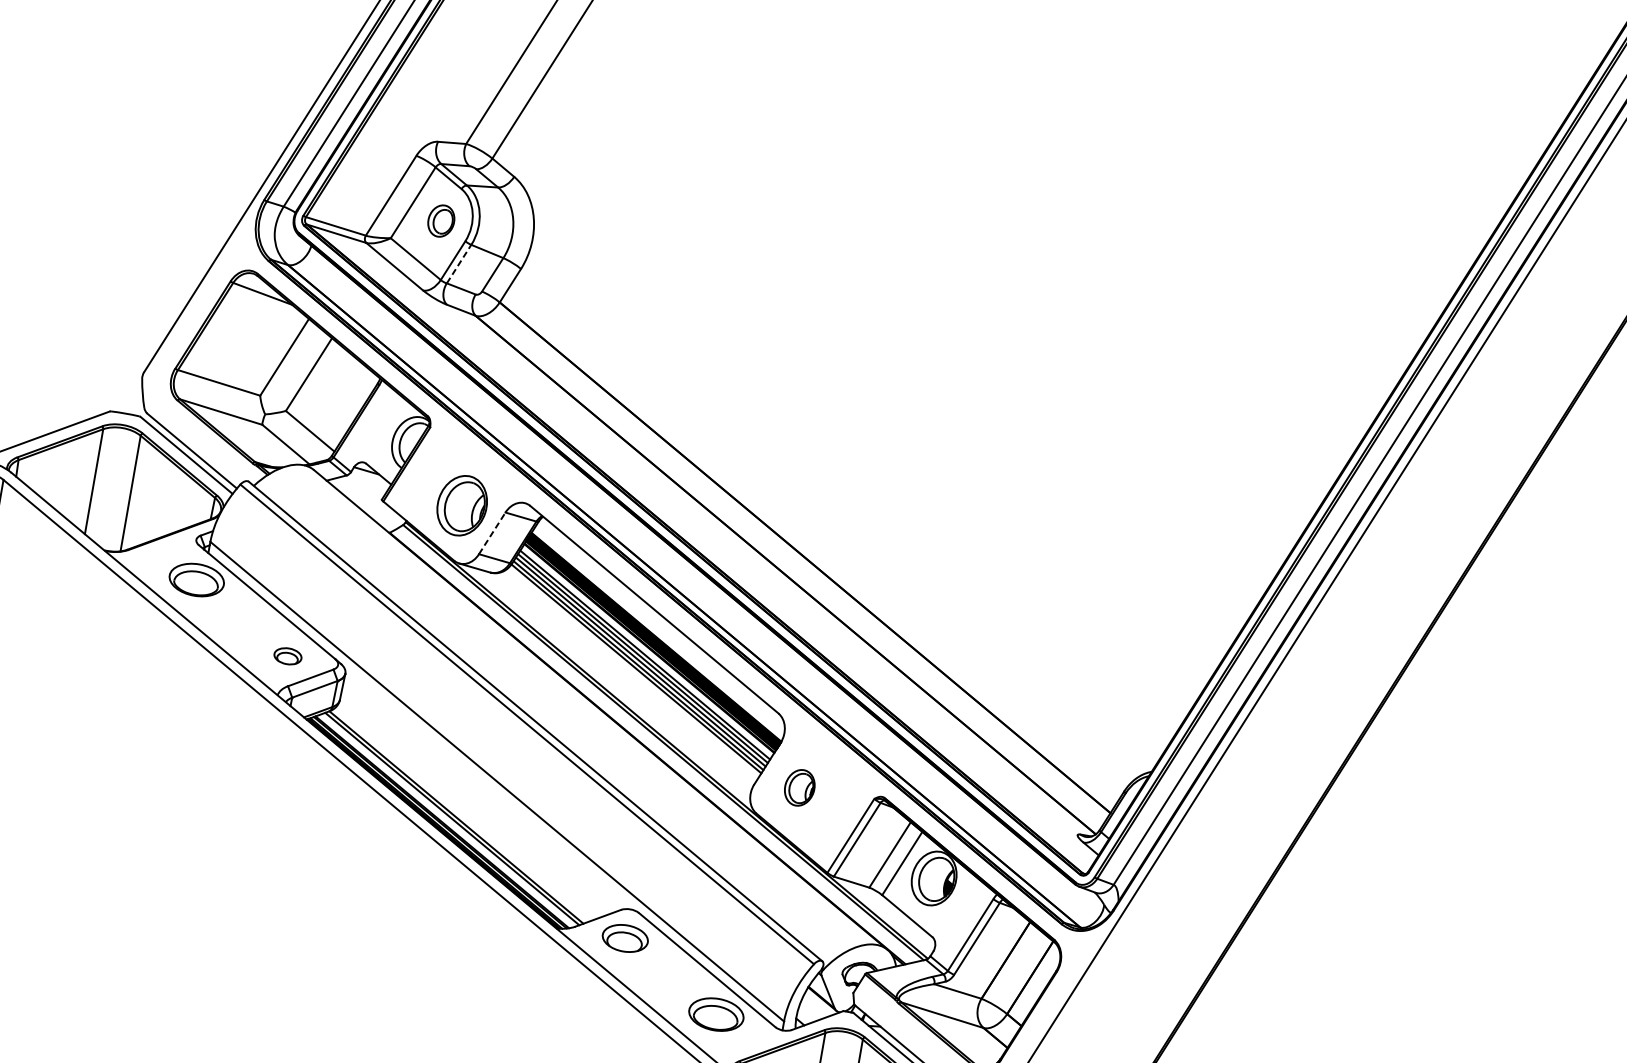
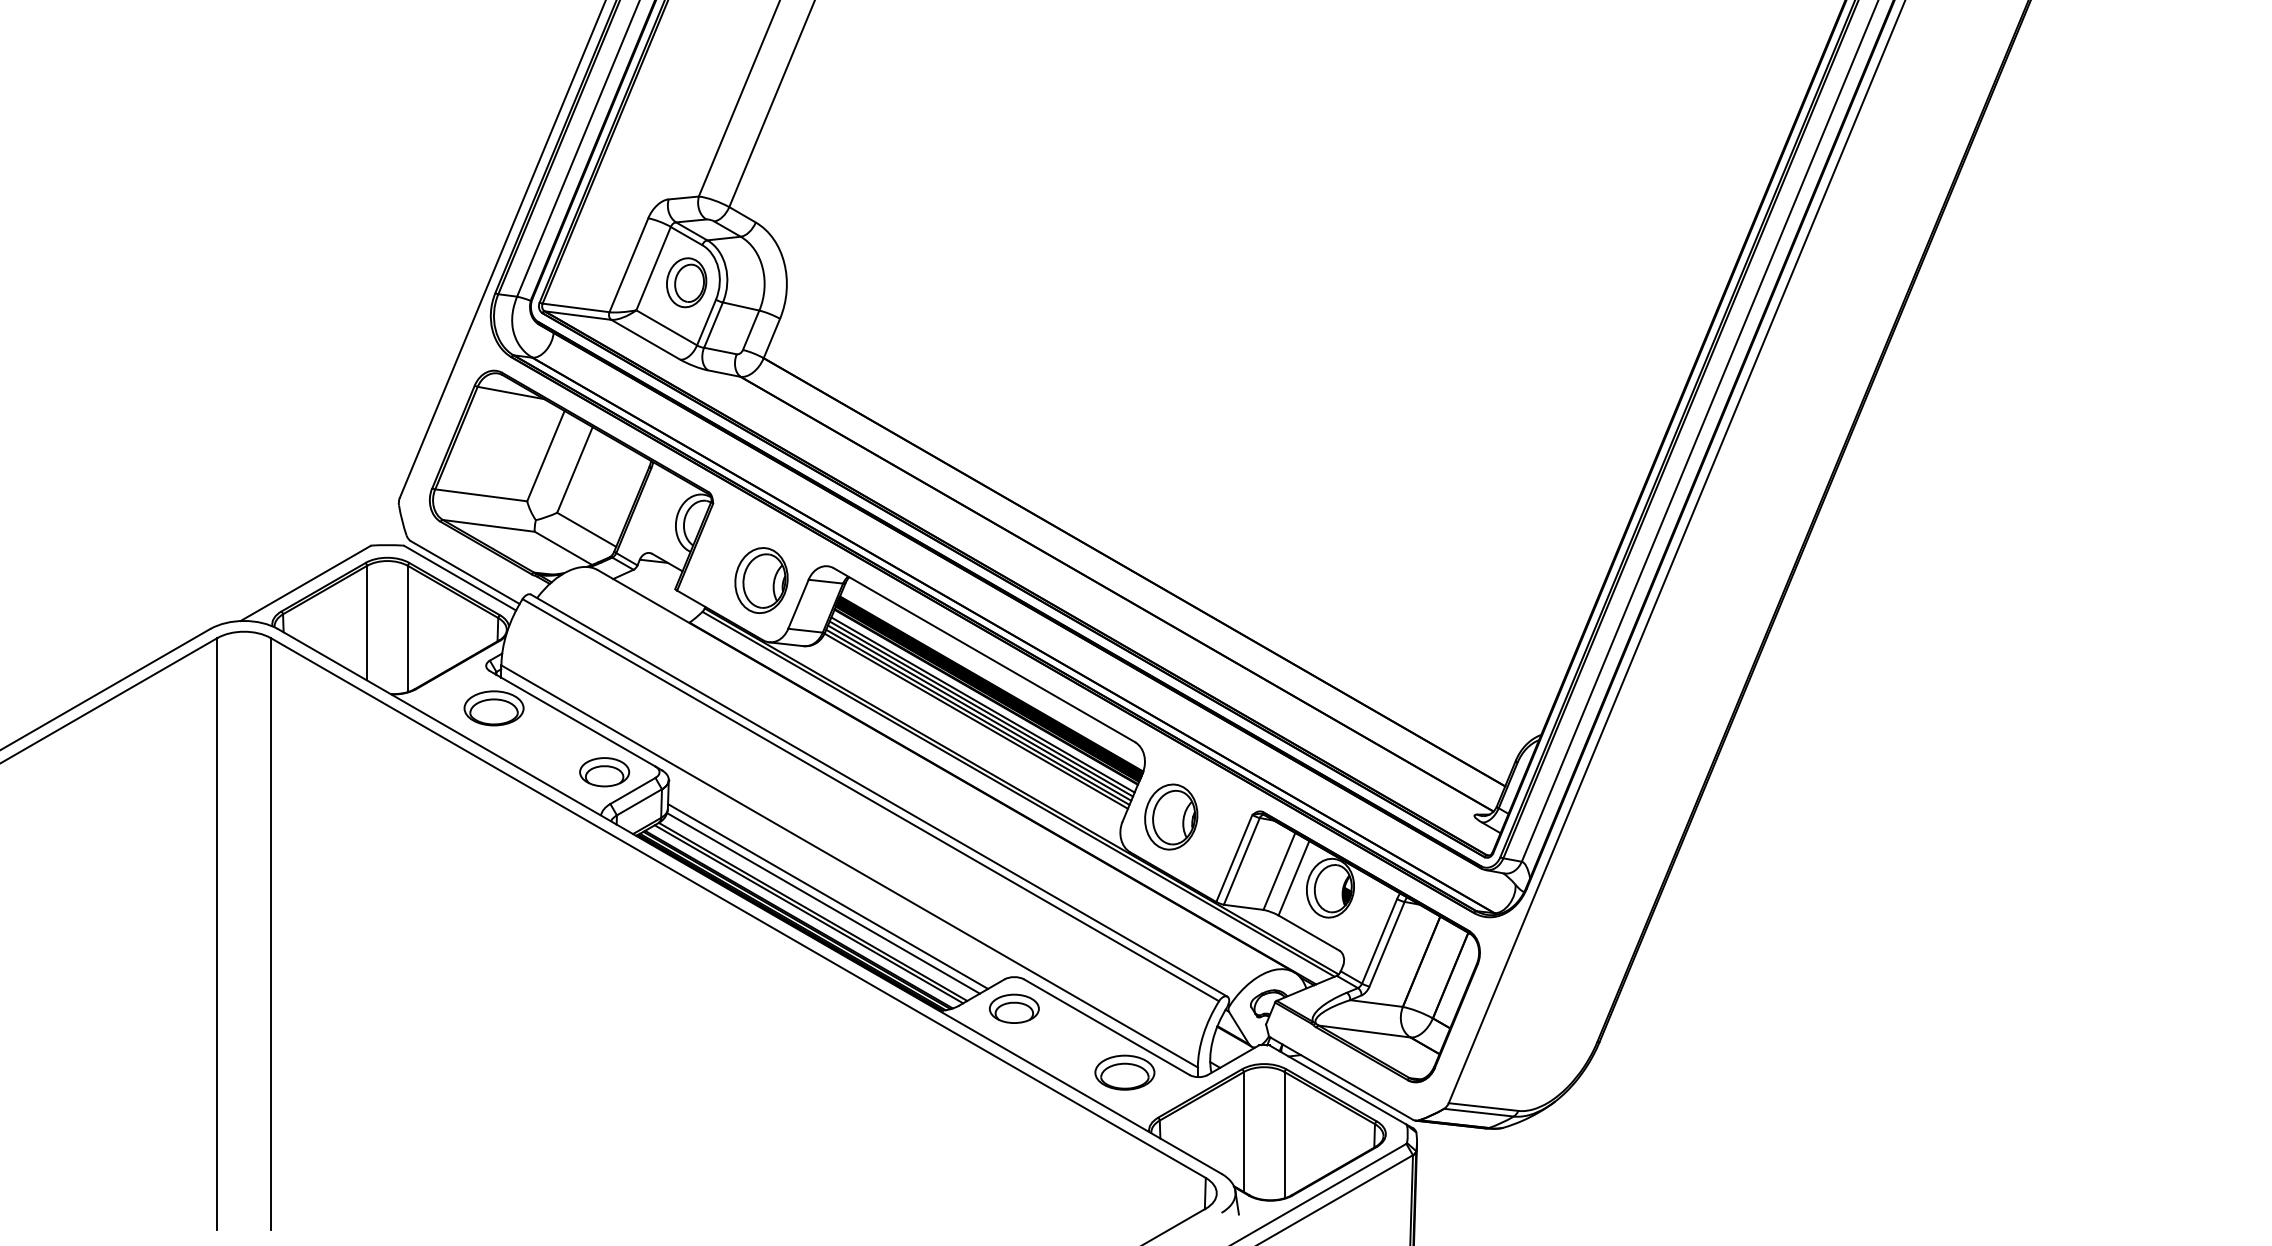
part: (441, 220) -> (686, 282), size x1.43
line: (458, 264) -> (713, 325), dashed -> solid
line: (492, 533) -> (798, 604), dashed -> solid
part: (287, 656) -> (604, 772), size x1.67
part: (800, 787) -> (1171, 816), size x1.67
line: (473, 805) -> (828, 896), added
line: (467, 811) -> (823, 903), added

